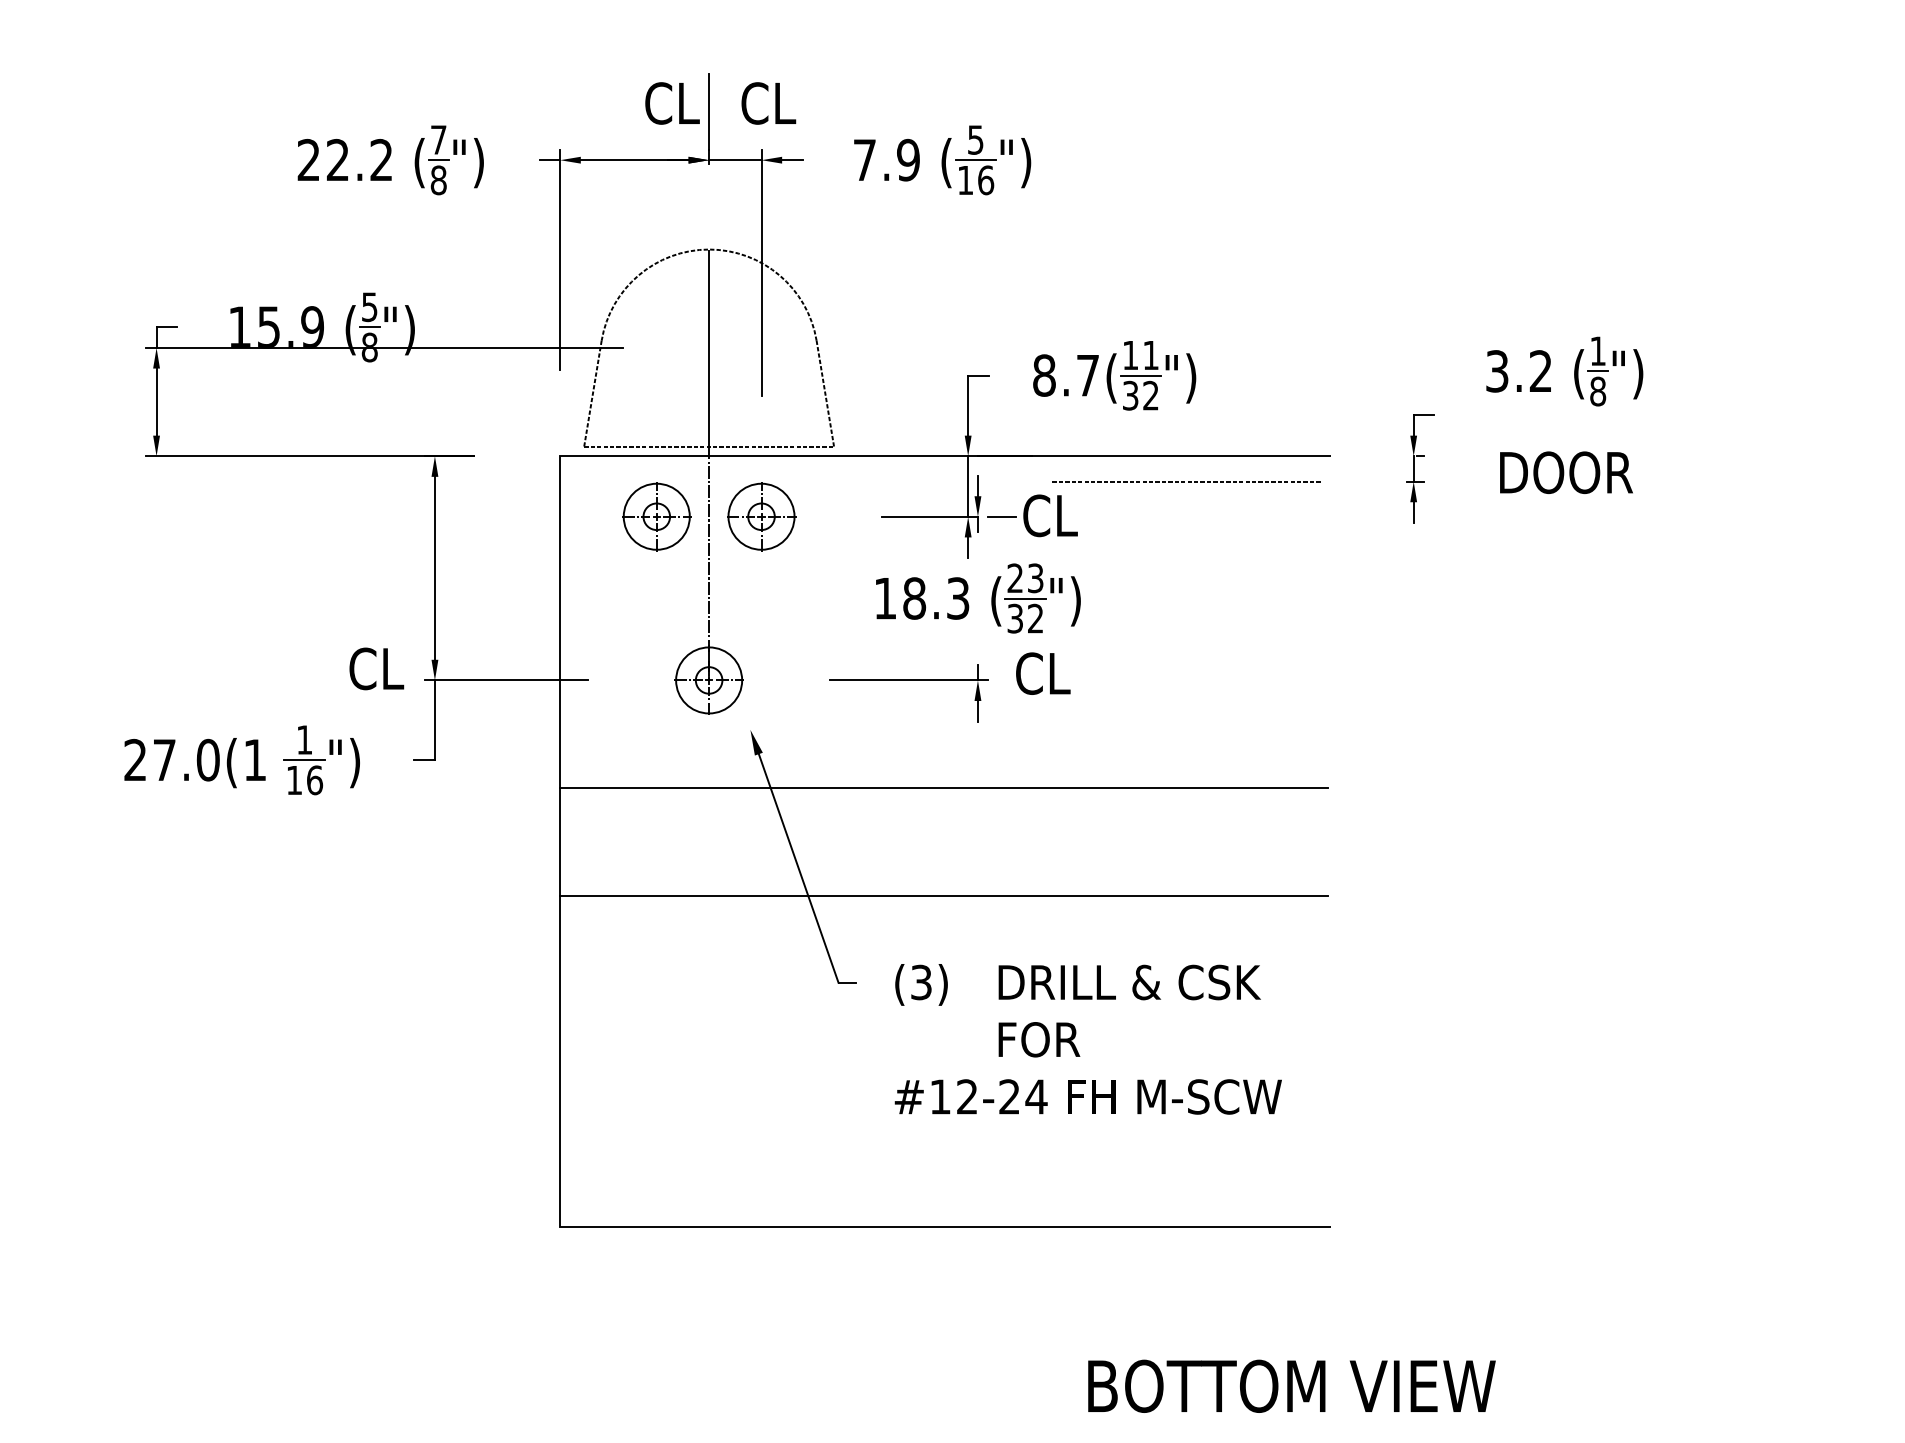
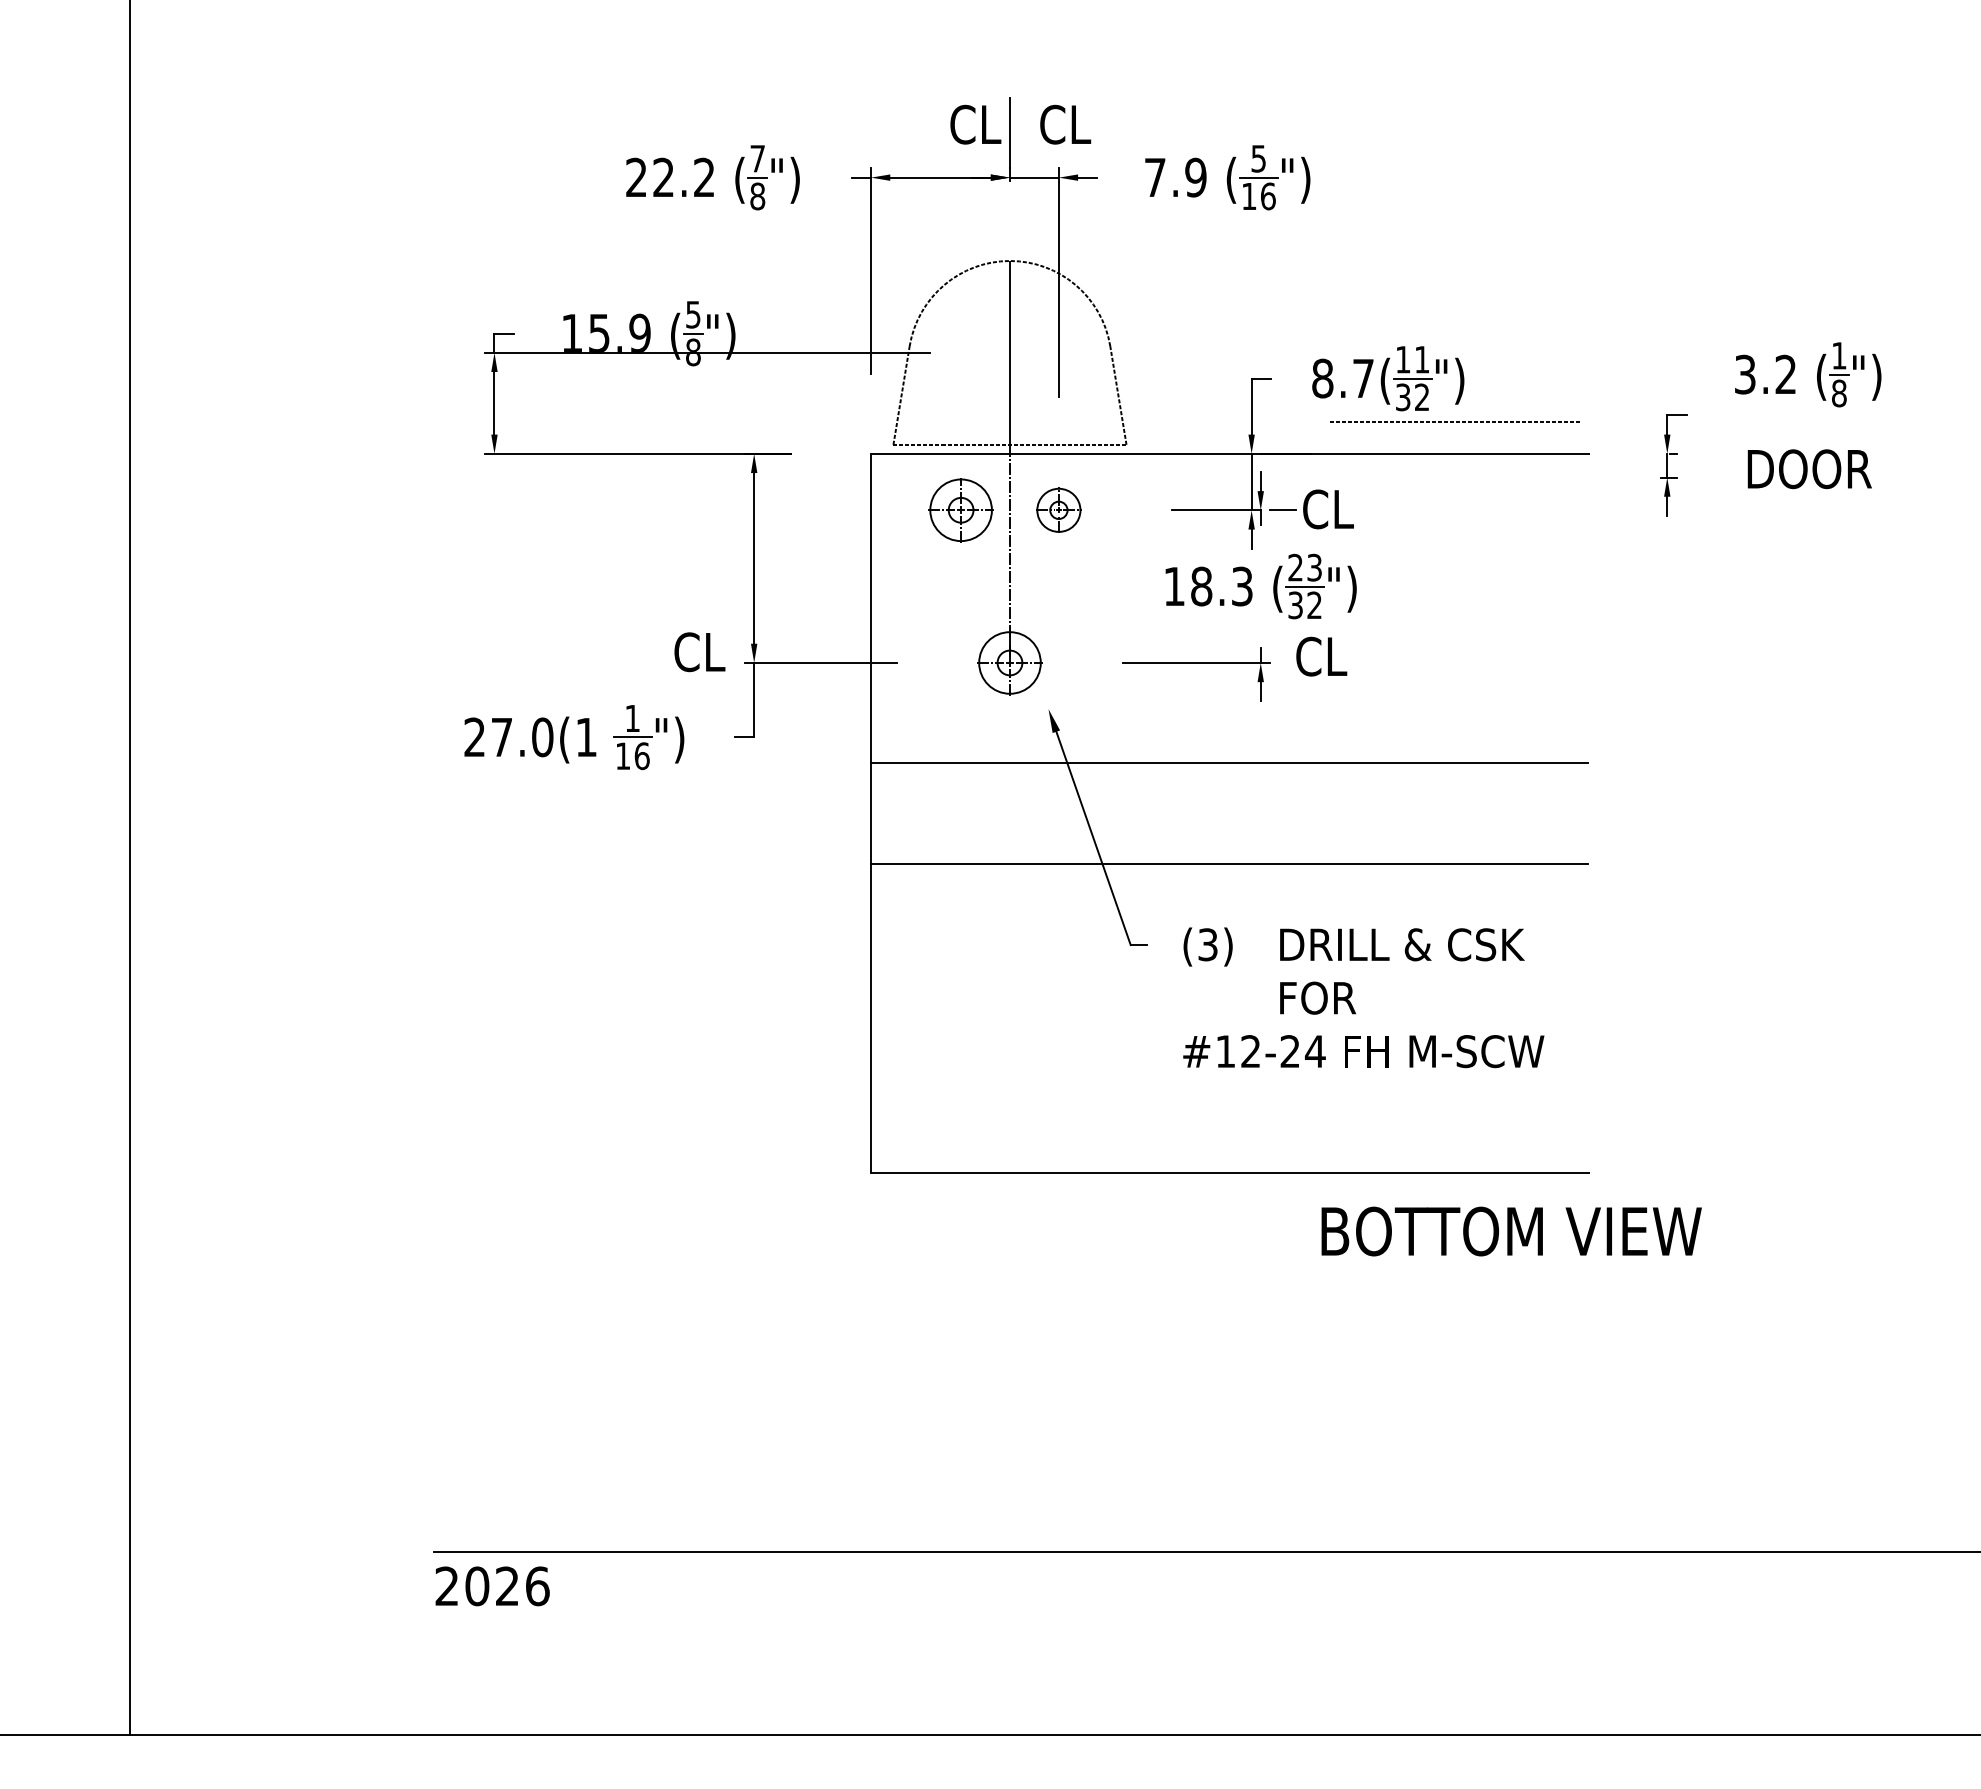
line: (1184, 480) -> (1453, 421), moved
part: (761, 516) -> (1058, 510), size x0.7
text: (1291, 1386) -> (1511, 1231), moved

